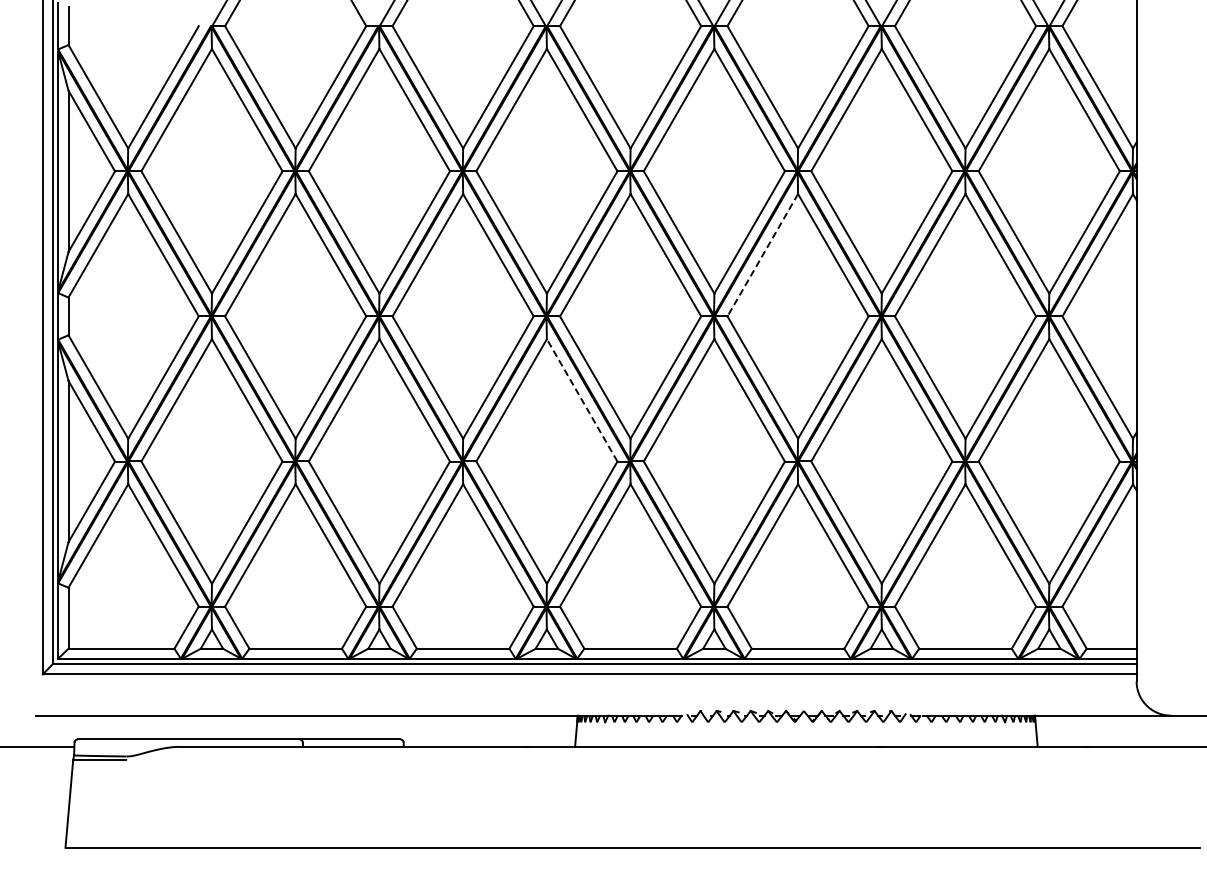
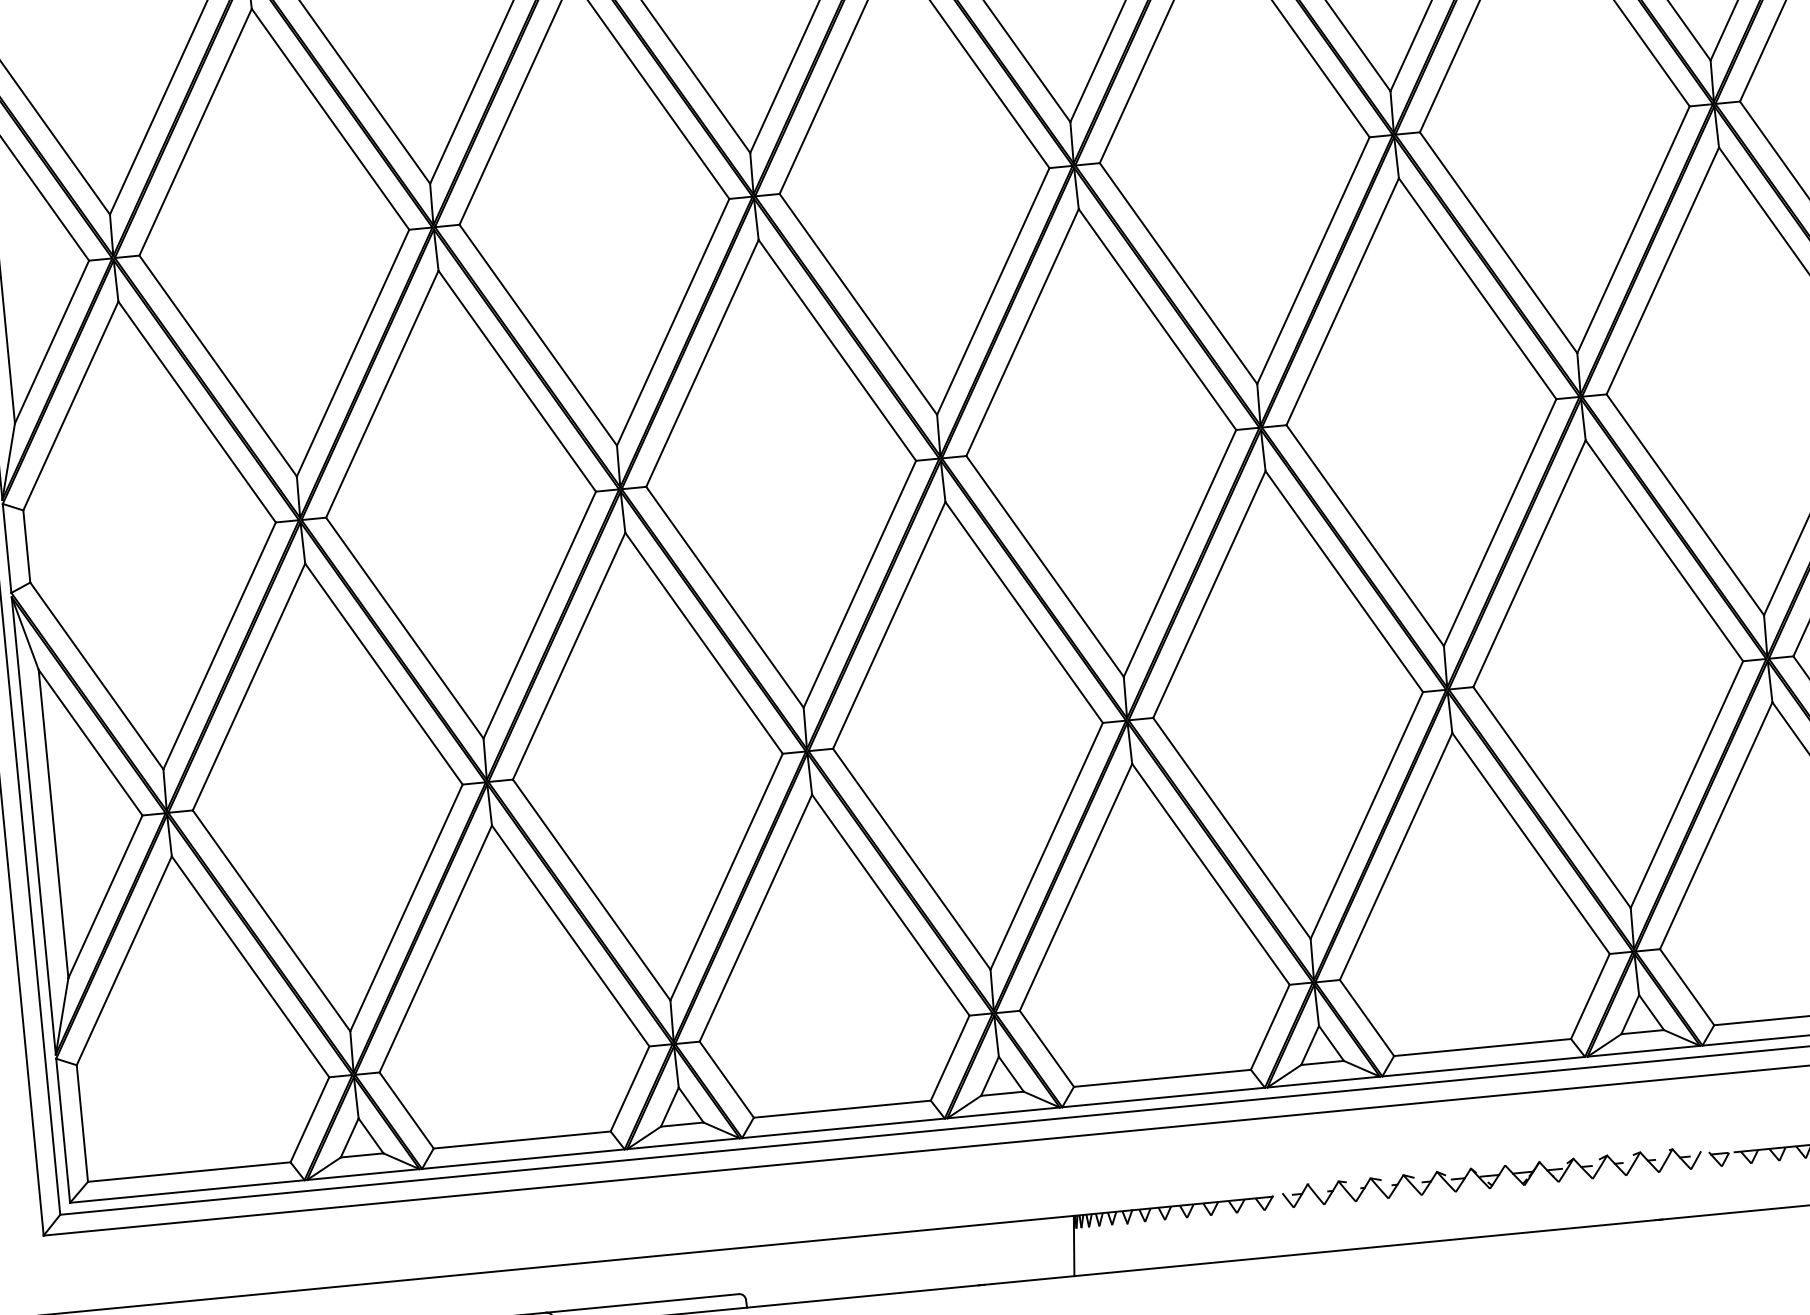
line: (762, 255) -> (1342, 302), dashed -> solid
line: (582, 400) -> (1024, 612), dashed -> solid

